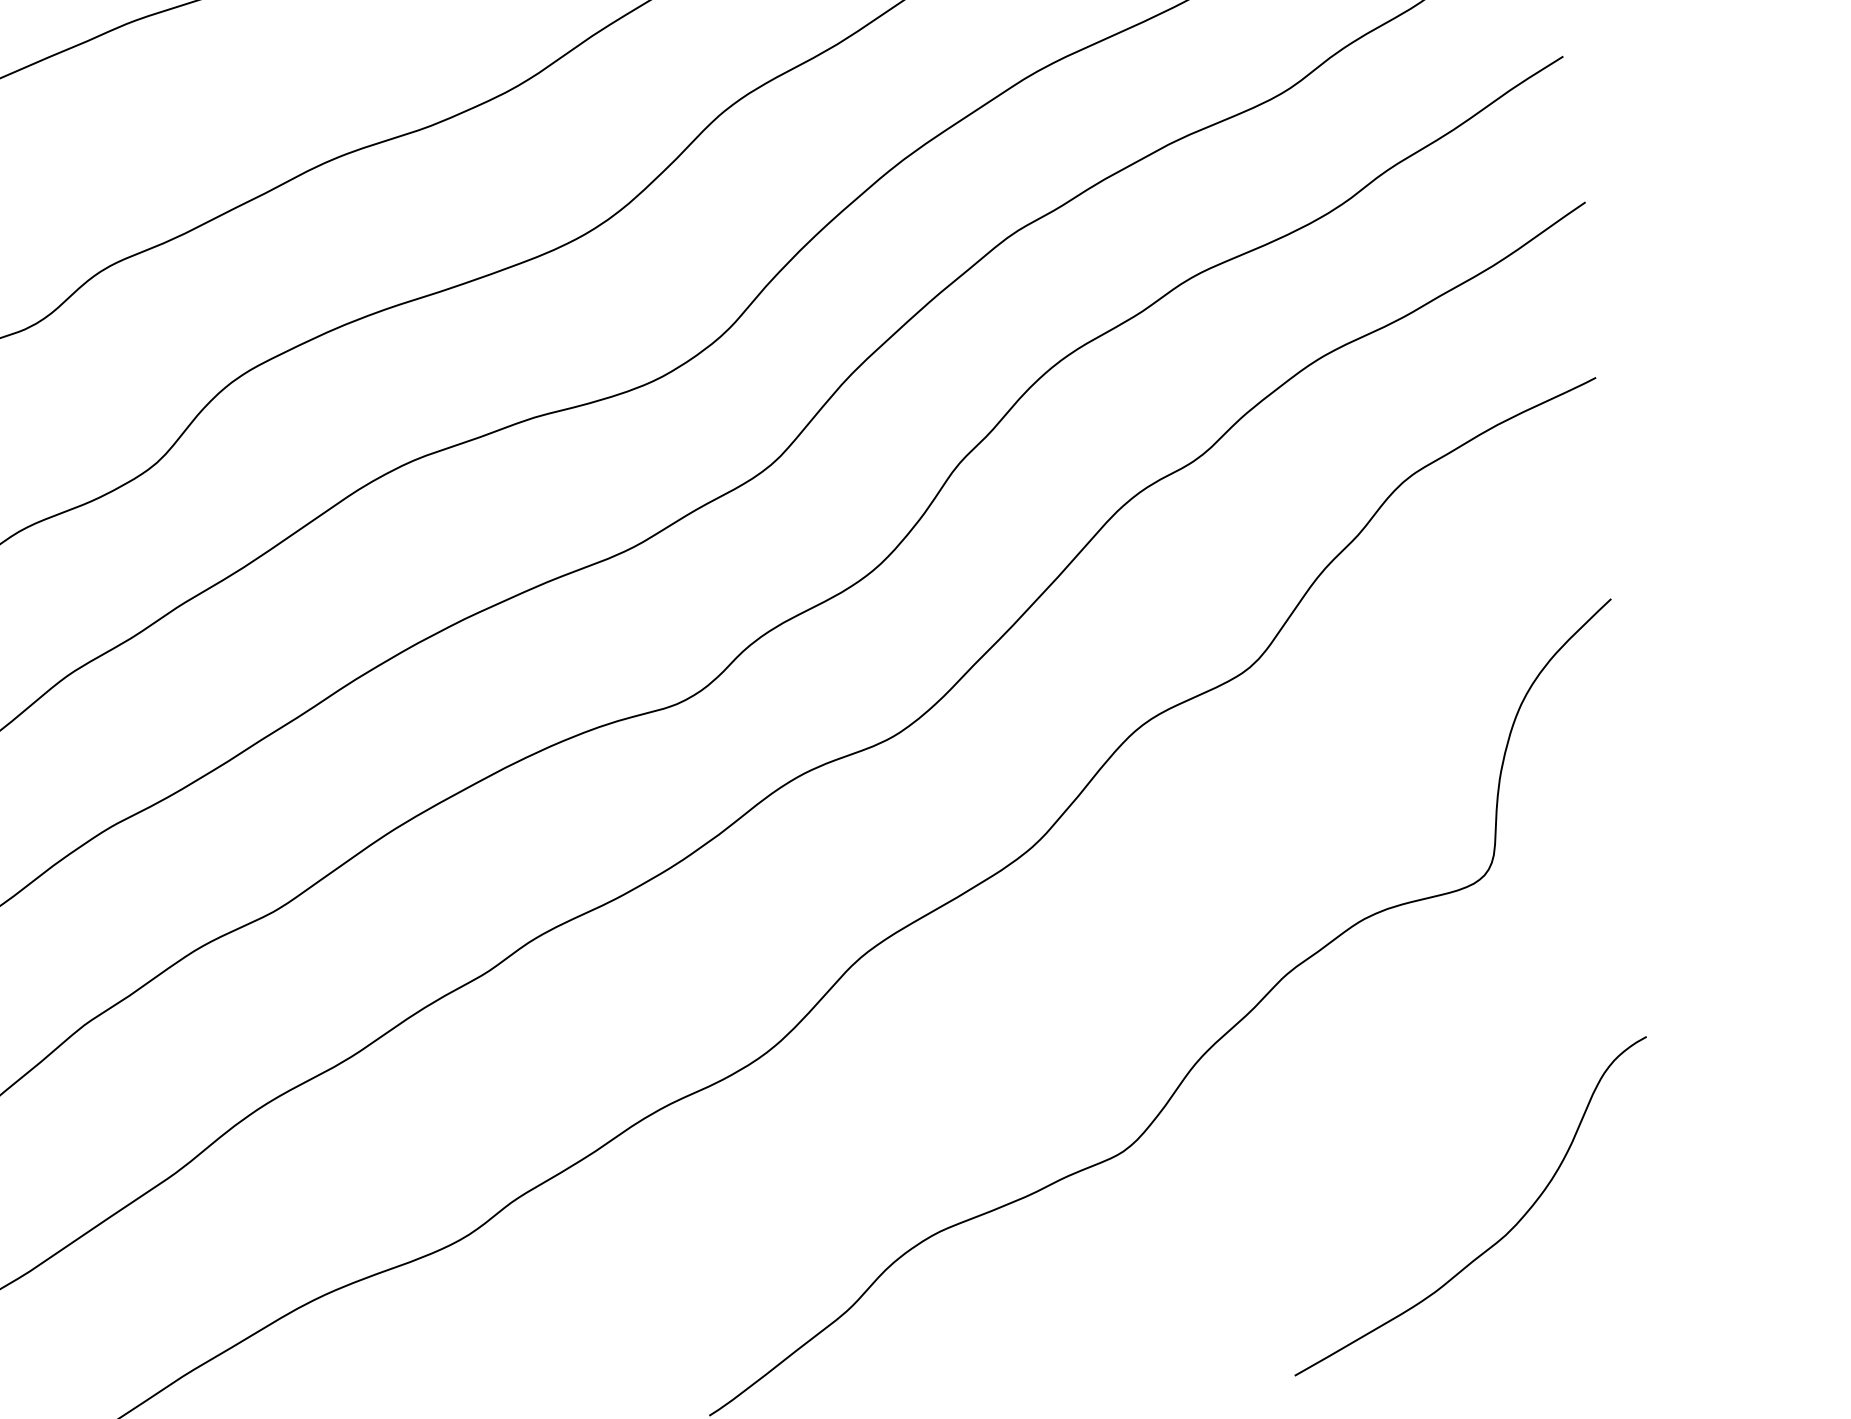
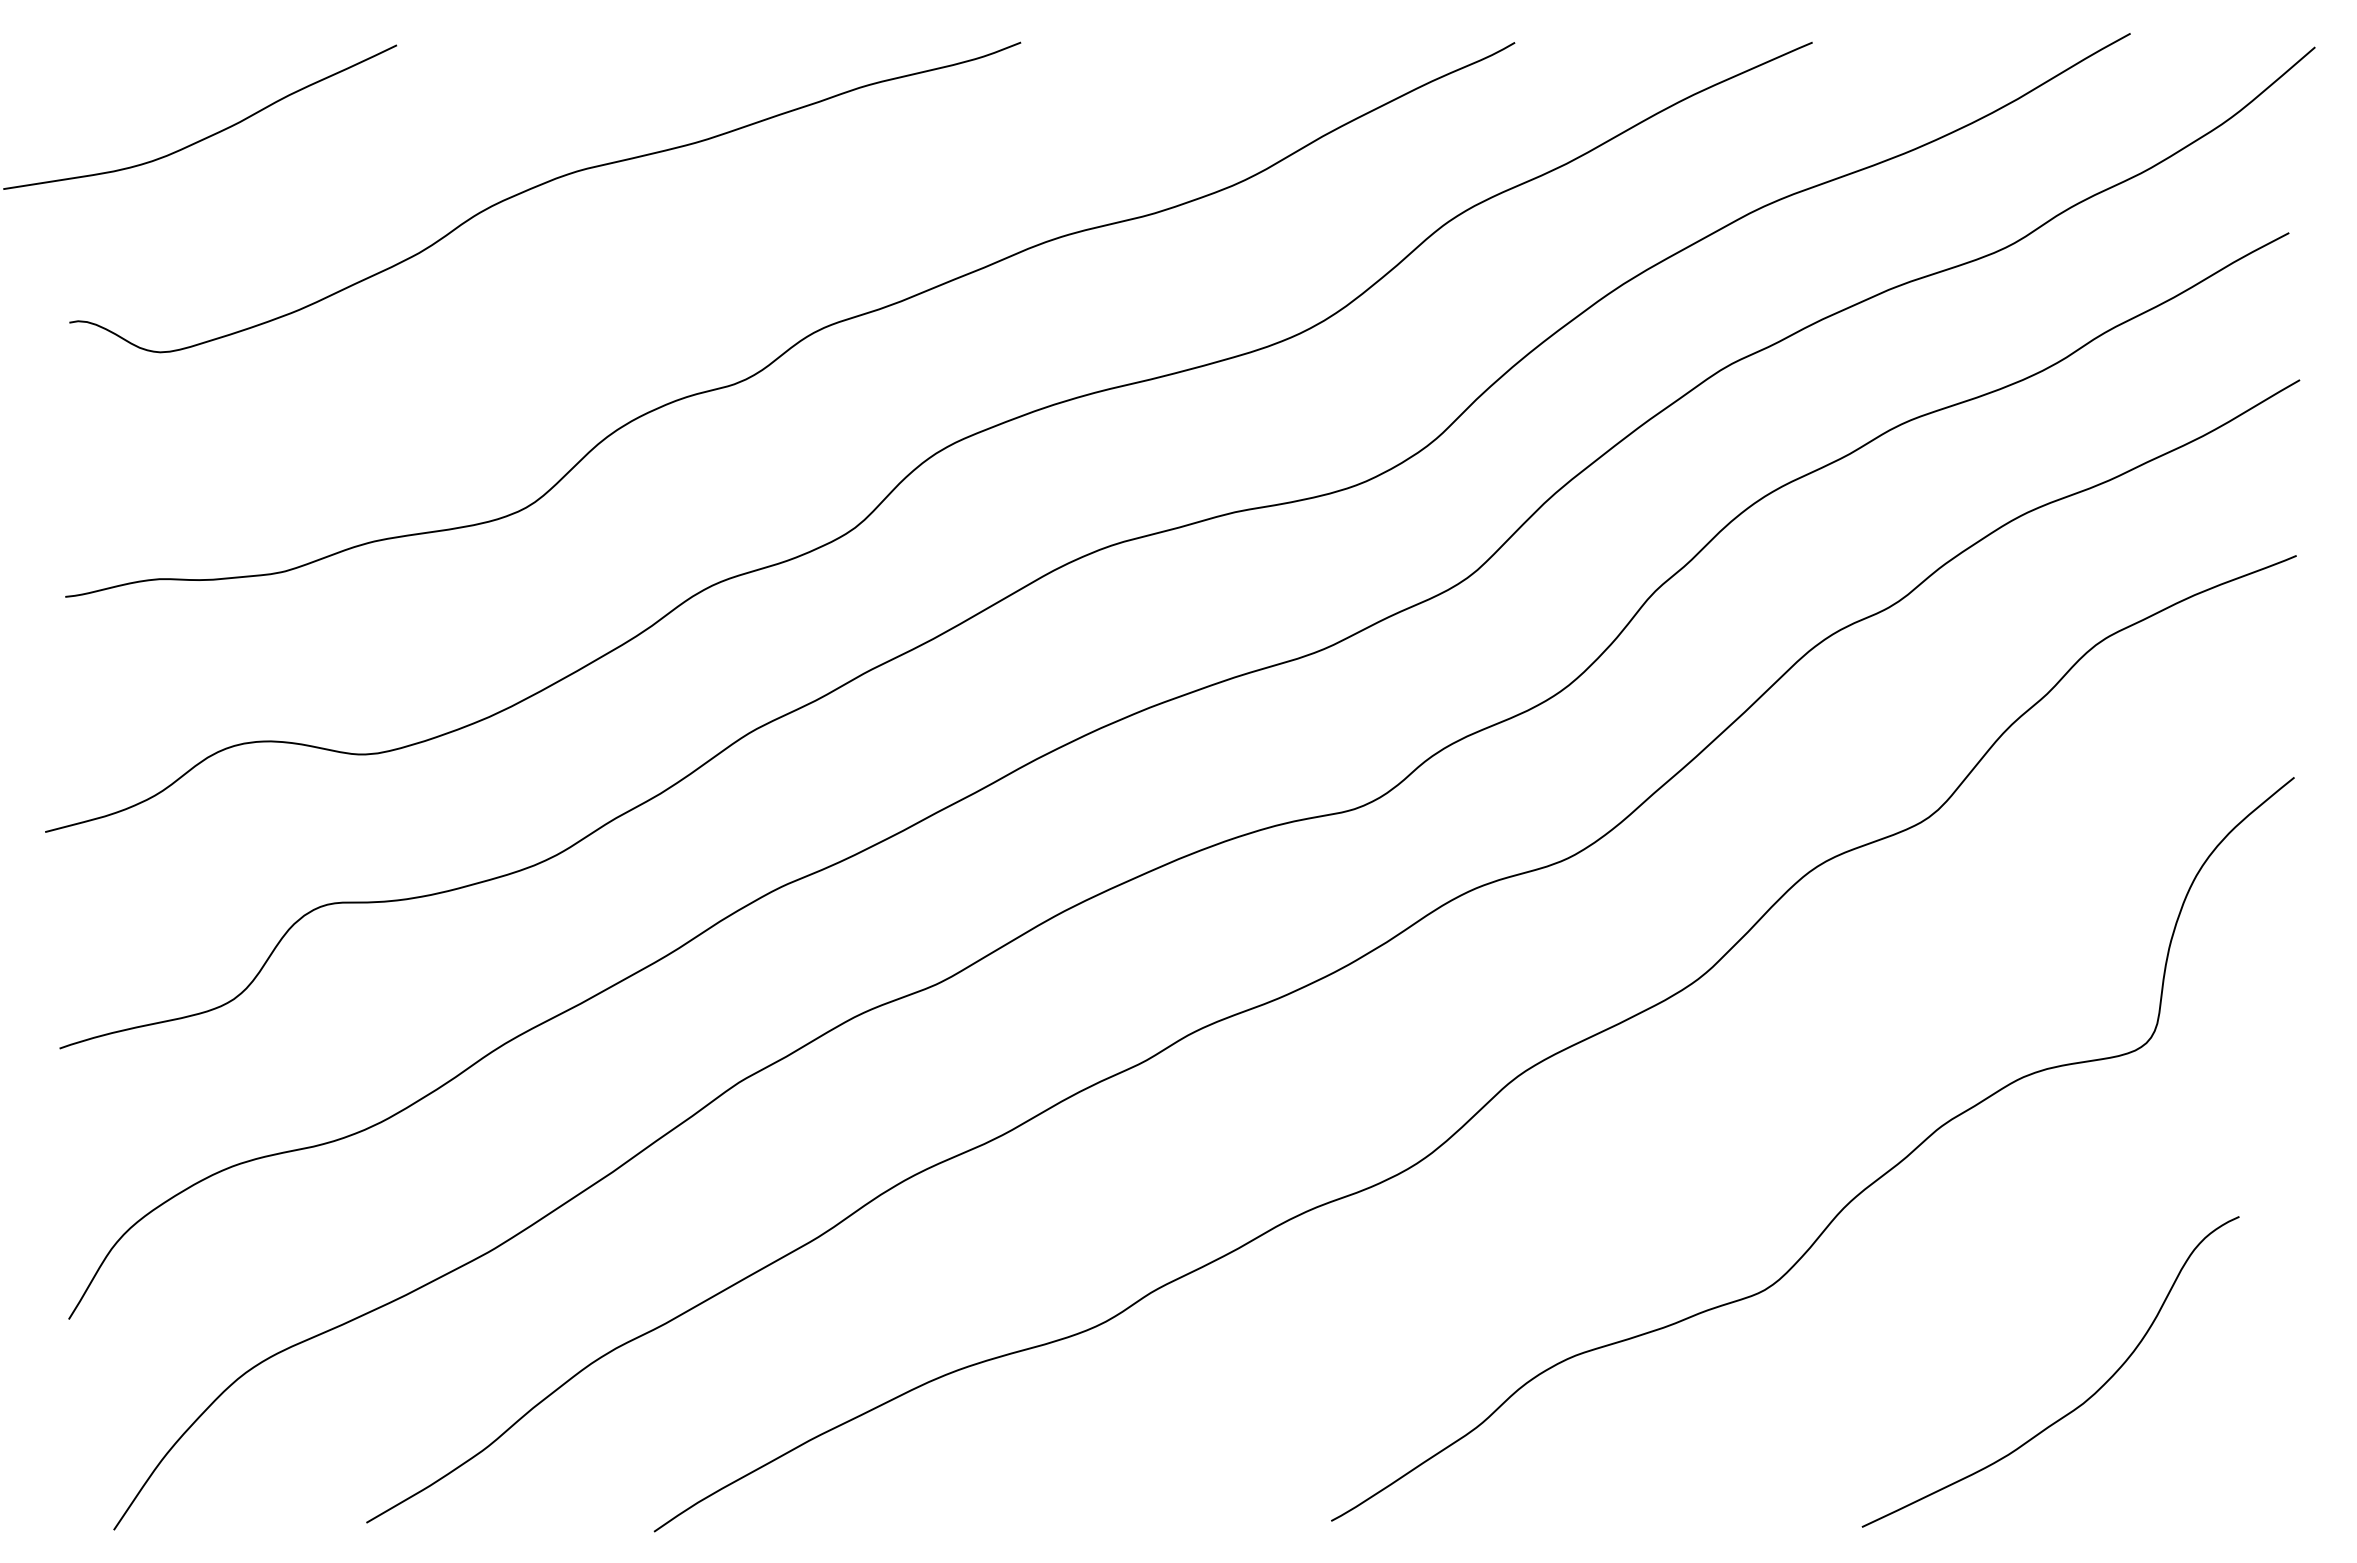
curve: (1501, 1237) -> (2078, 1405), moved

